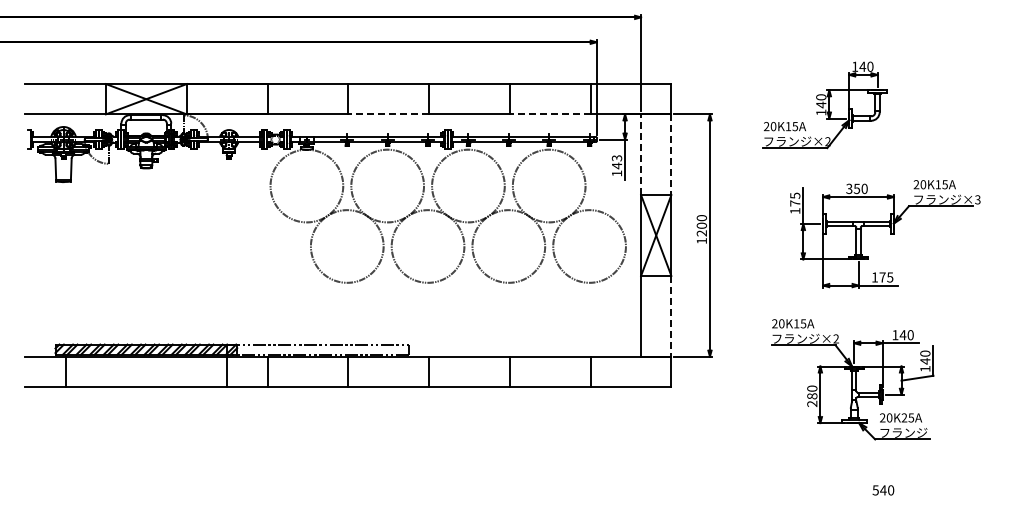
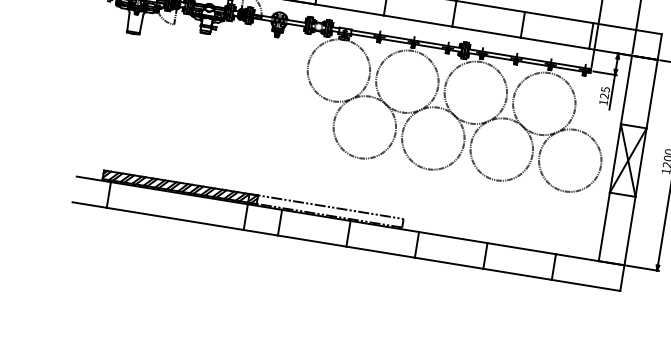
line: (388, 114) -> (417, 21), dashed -> solid
line: (549, 114) -> (554, 43), dashed -> solid
line: (641, 154) -> (626, 89), dashed -> solid
line: (671, 155) -> (652, 94), dashed -> solid
text: (616, 162) -> (604, 93), 143 -> 125
line: (671, 316) -> (630, 231), dashed -> solid

